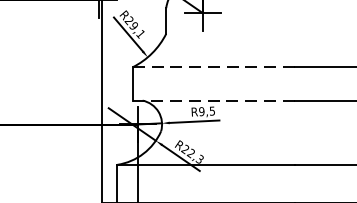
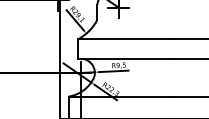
line: (214, 67) -> (125, 39), dashed -> solid
line: (212, 99) -> (124, 58), dashed -> solid

